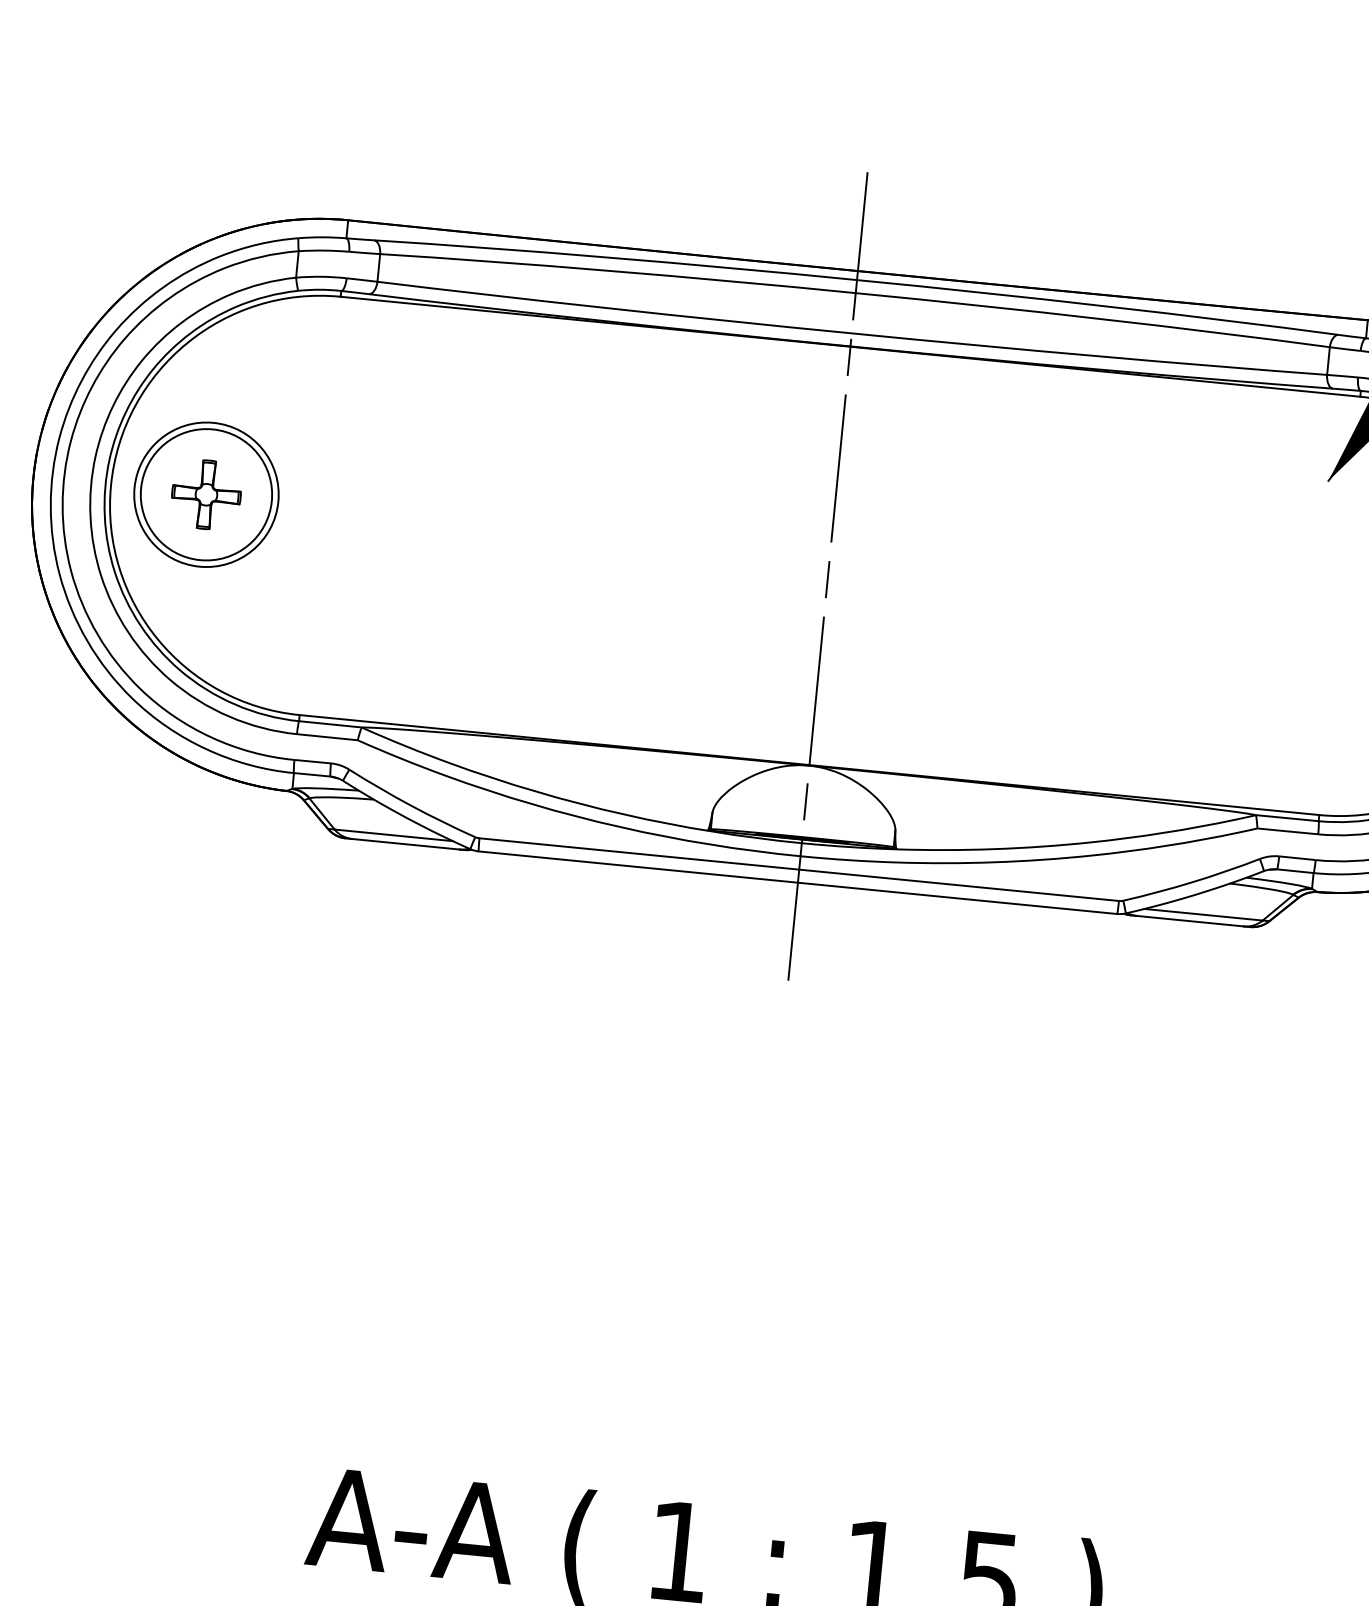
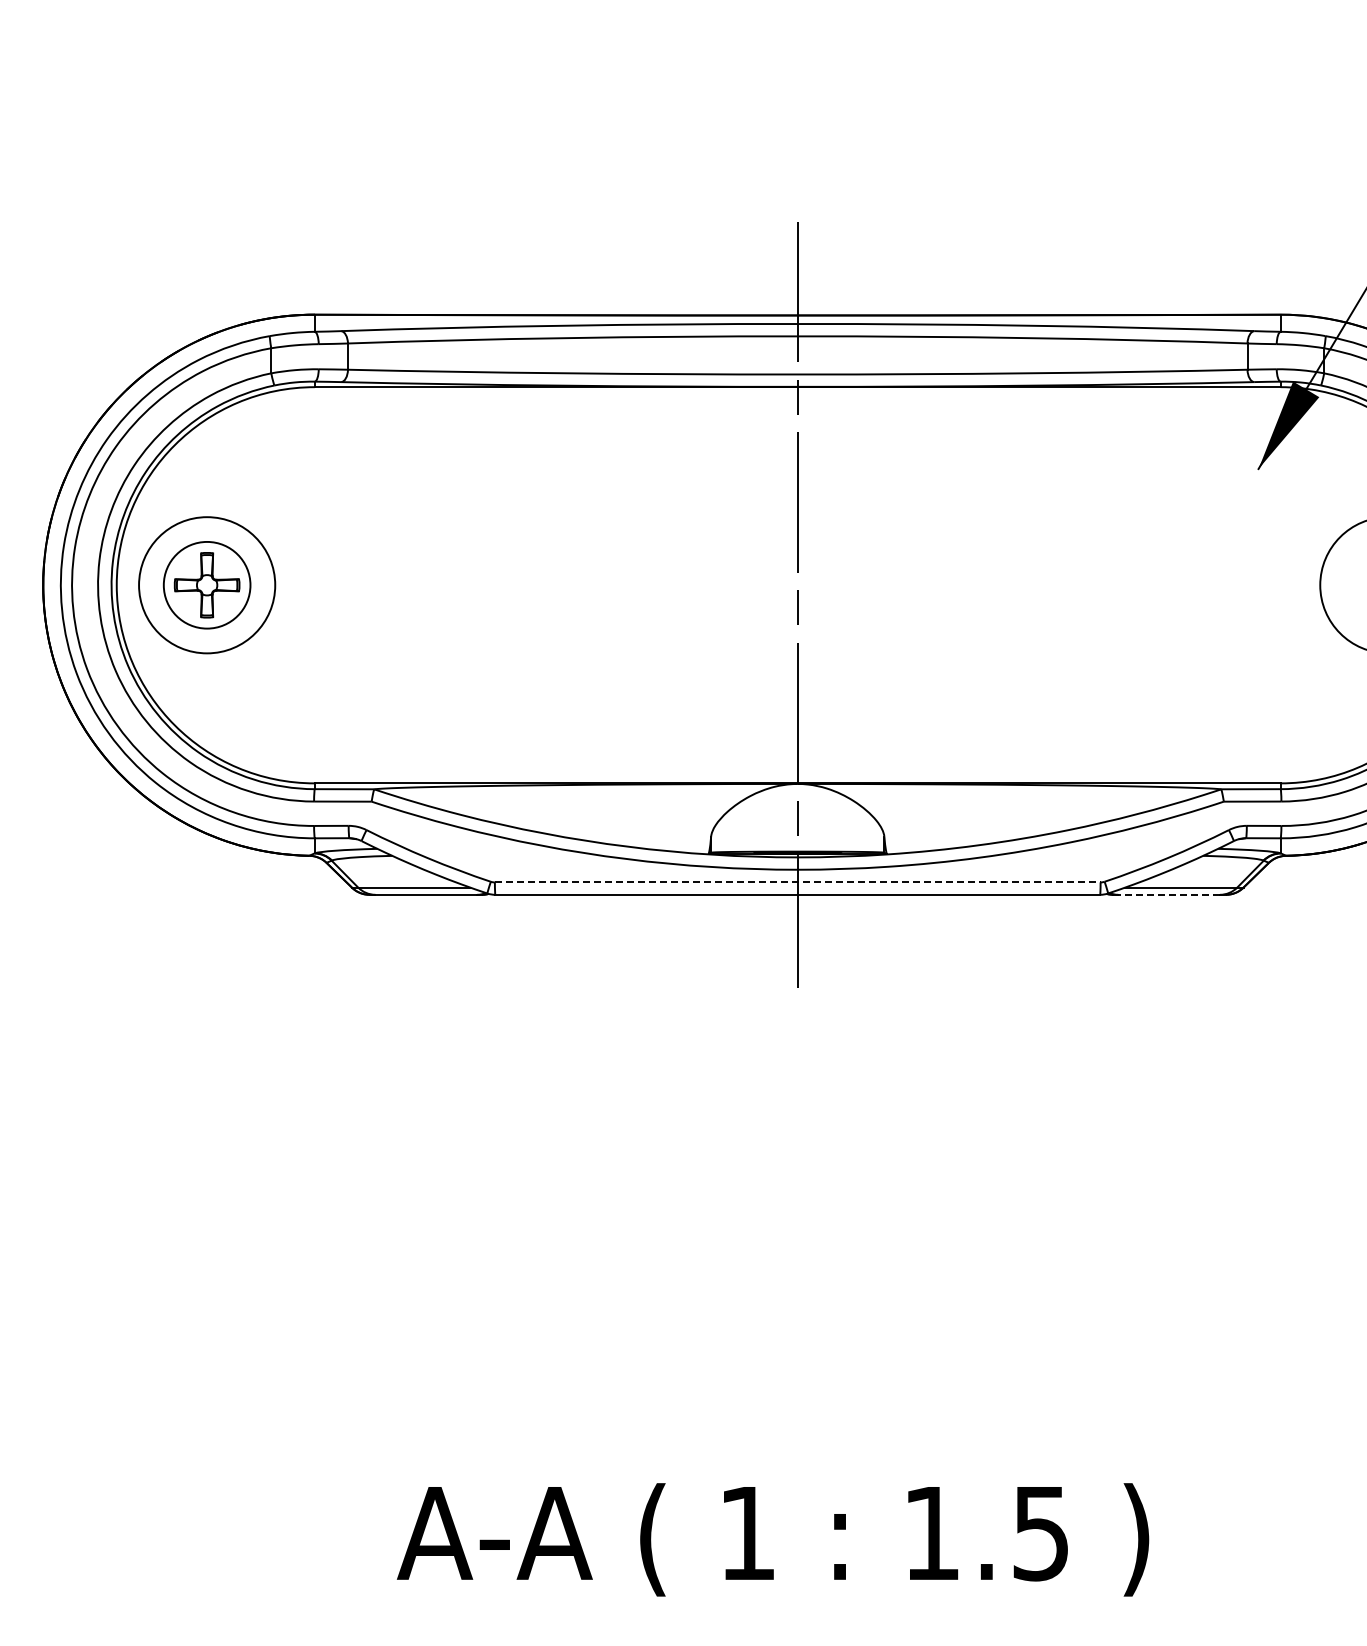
circle: (206, 495) -> (207, 585), size x0.7
line: (798, 869) -> (797, 882), solid -> dashed
line: (1190, 920) -> (1169, 894), solid -> dashed

